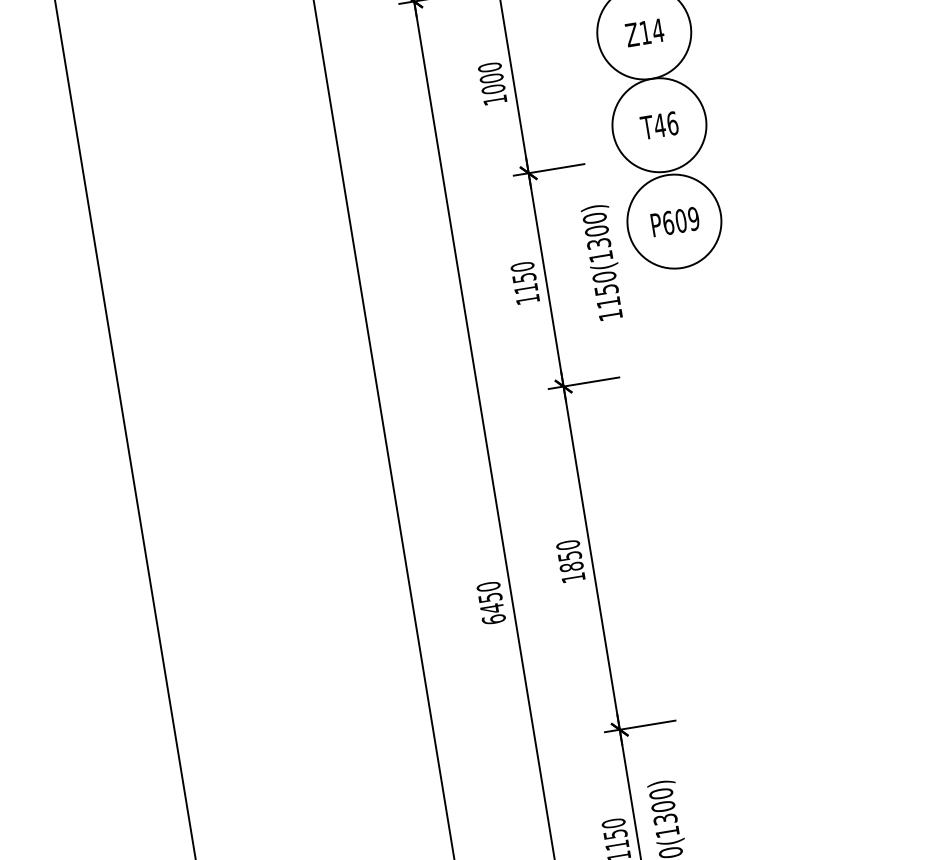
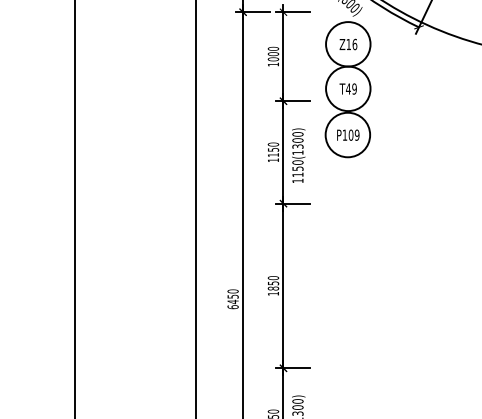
text: (657, 30) -> (354, 44), Z14 -> Z16
text: (672, 122) -> (354, 88), T46 -> T49
text: (667, 221) -> (344, 134), P609 -> P109
text: (603, 262) -> (298, 155), moved

